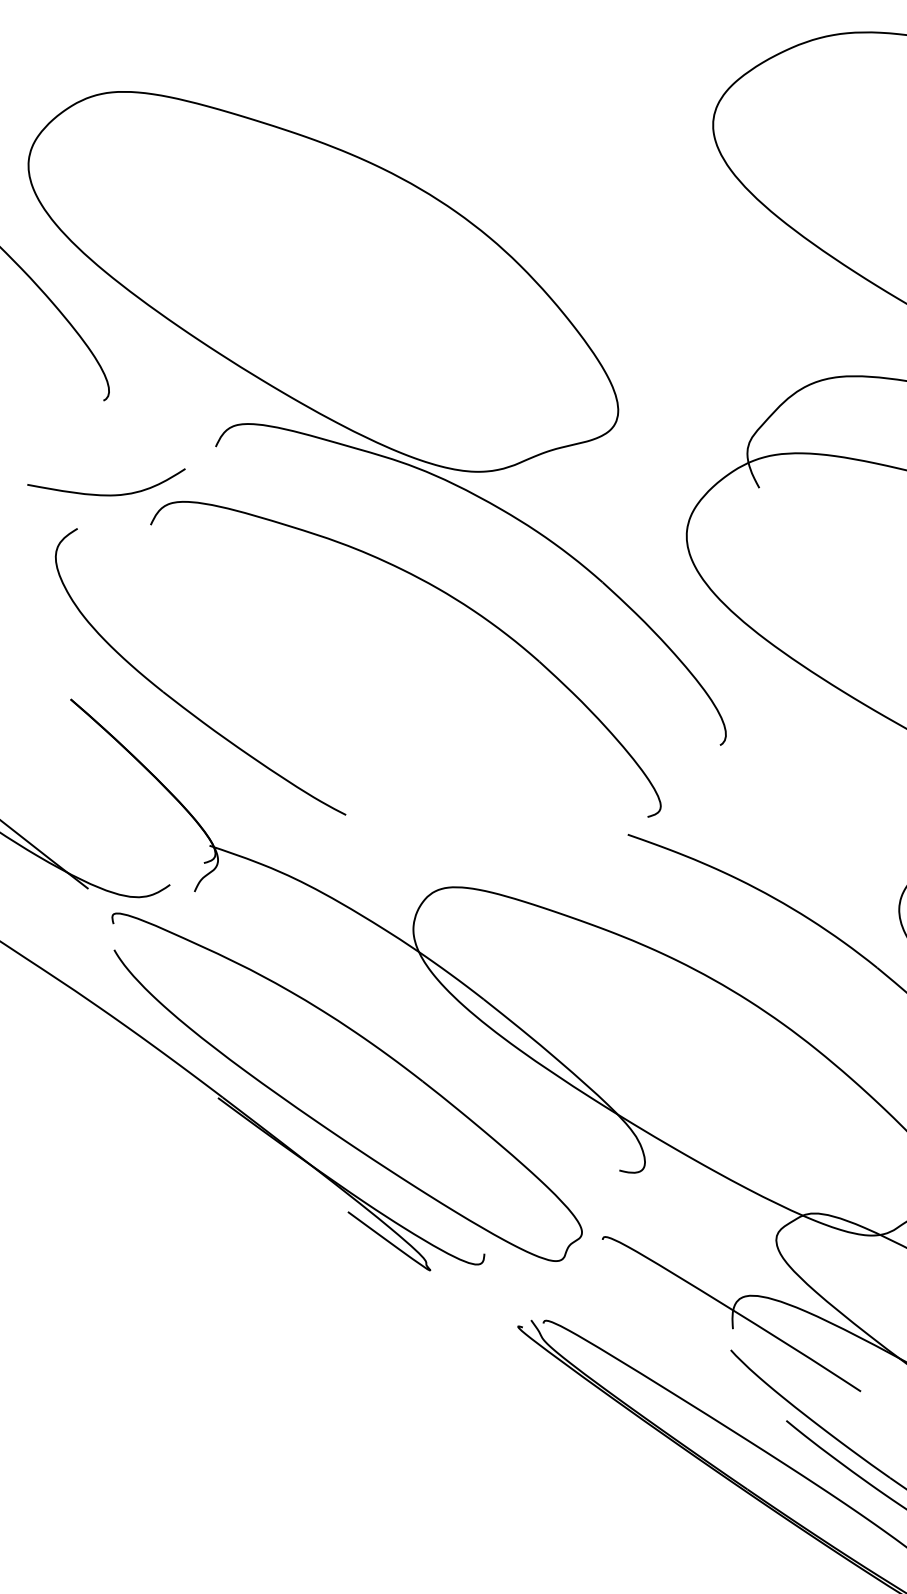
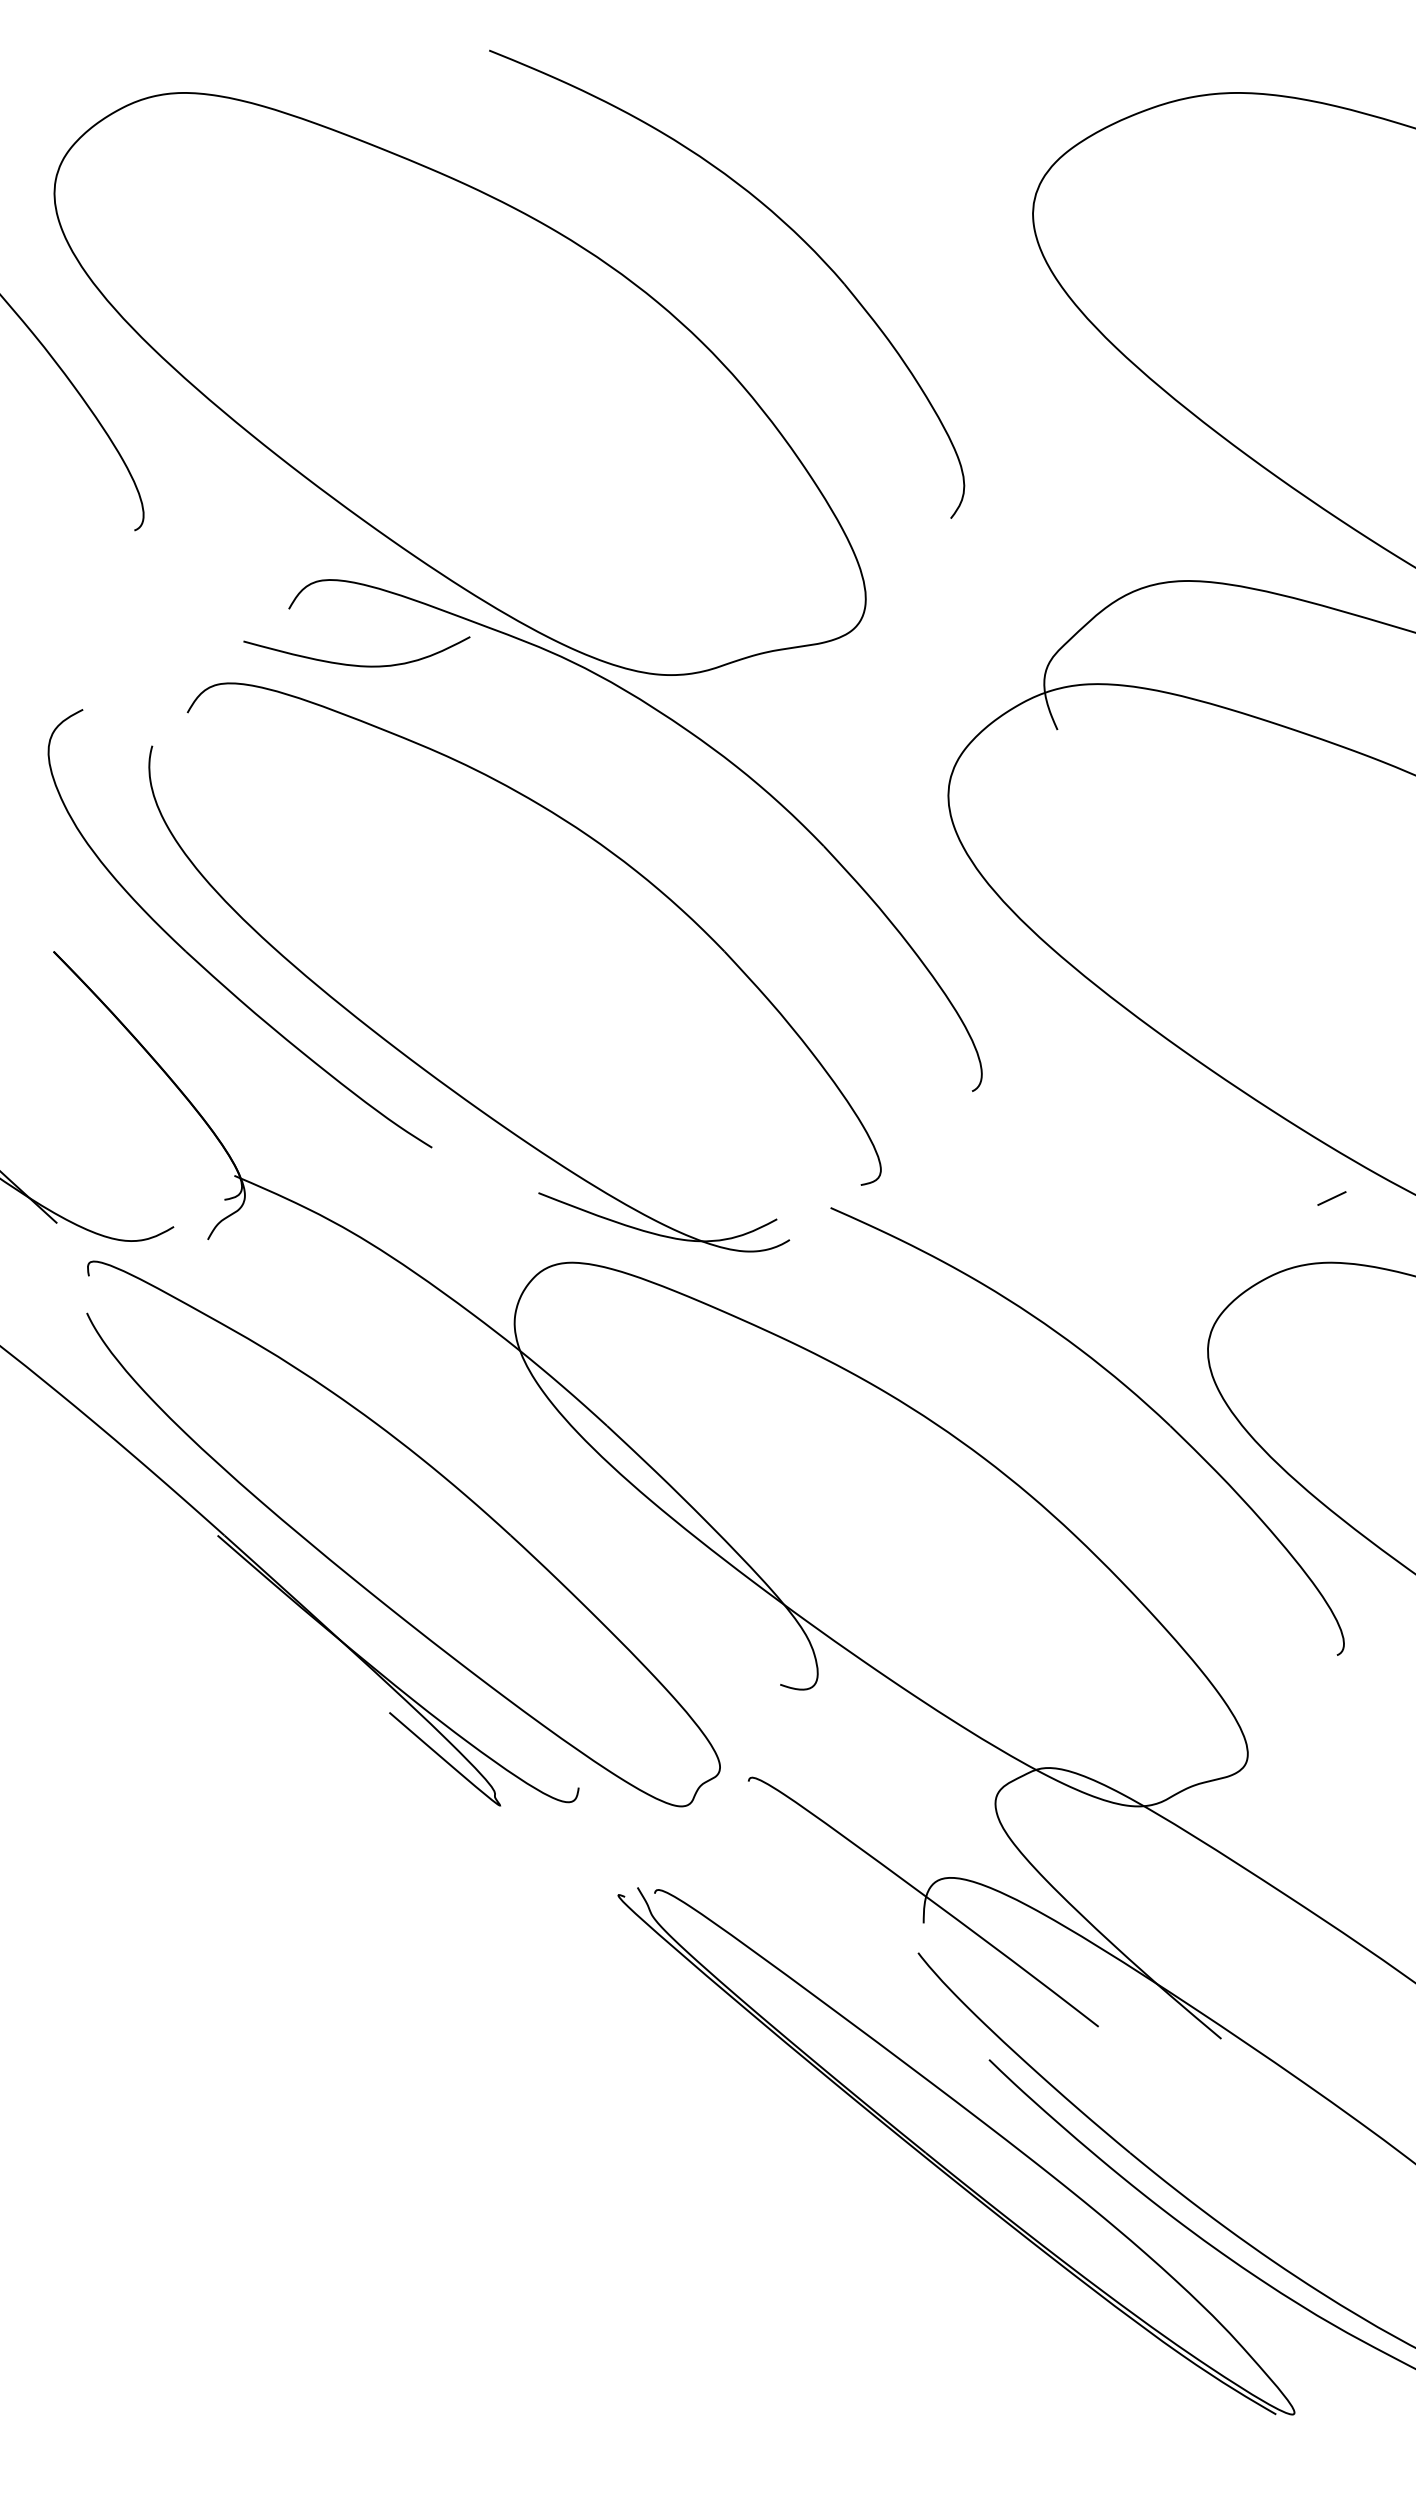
part: (539, 149) -> (783, 223), added
curve: (107, 494) -> (356, 664), moved
part: (332, 757) -> (419, 1064), added

